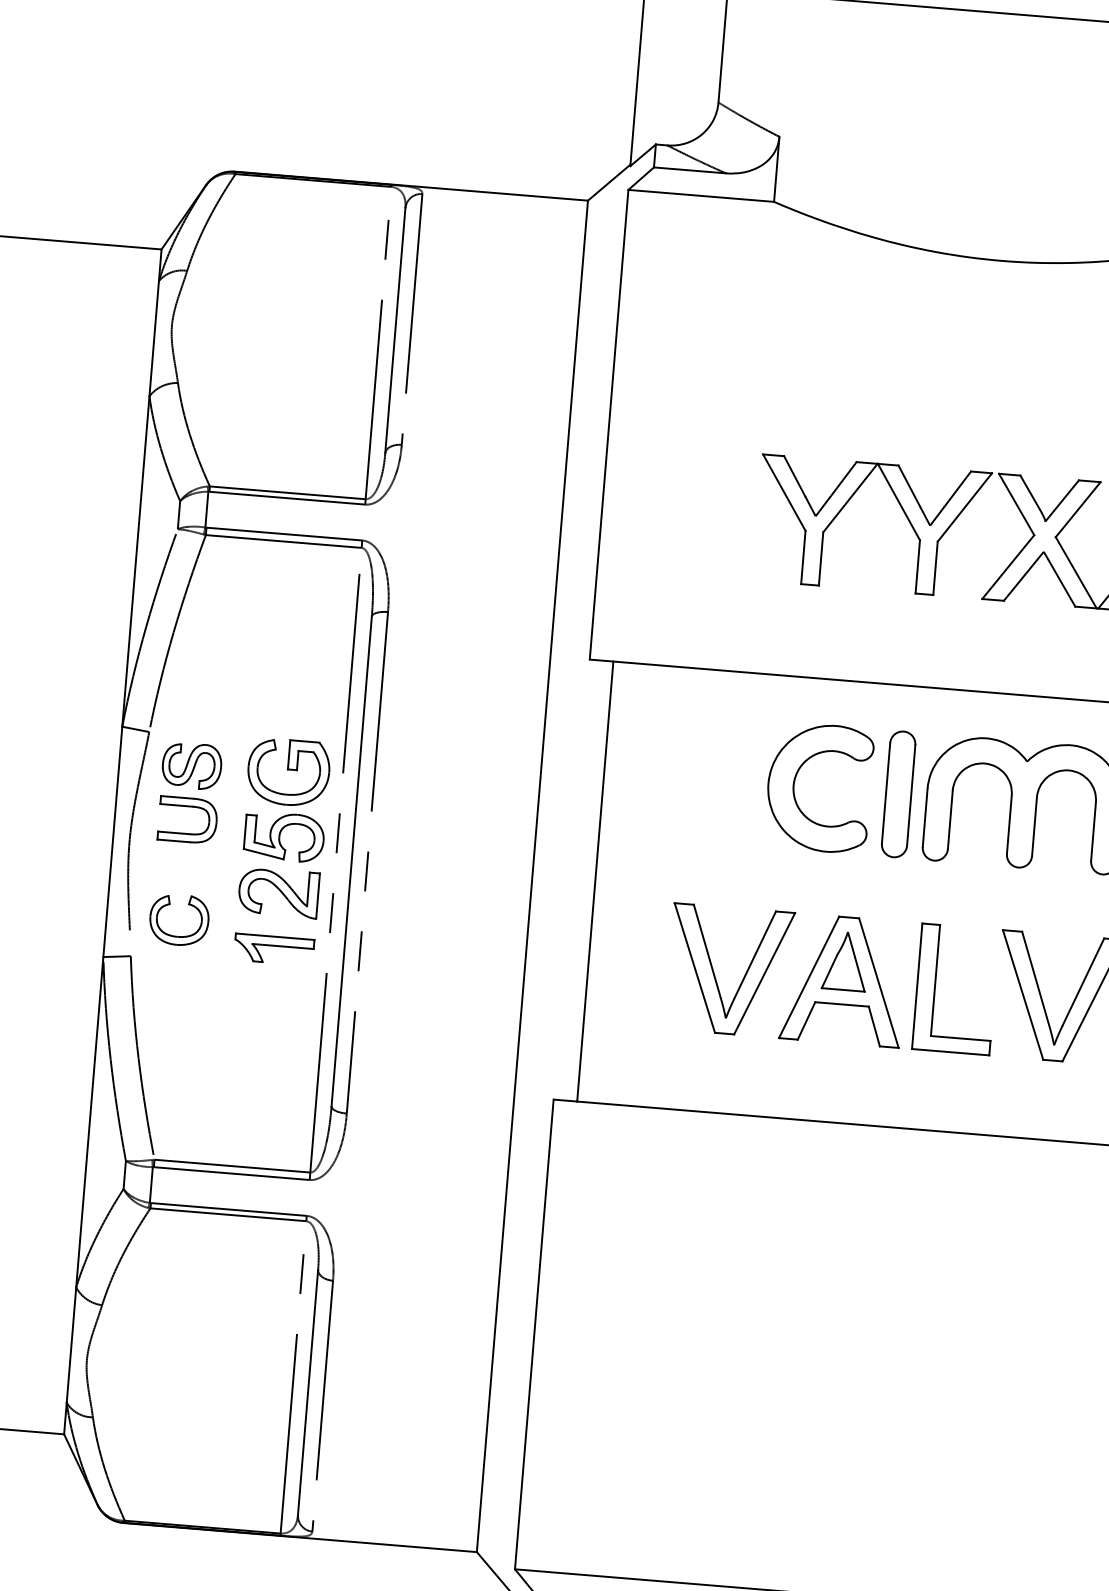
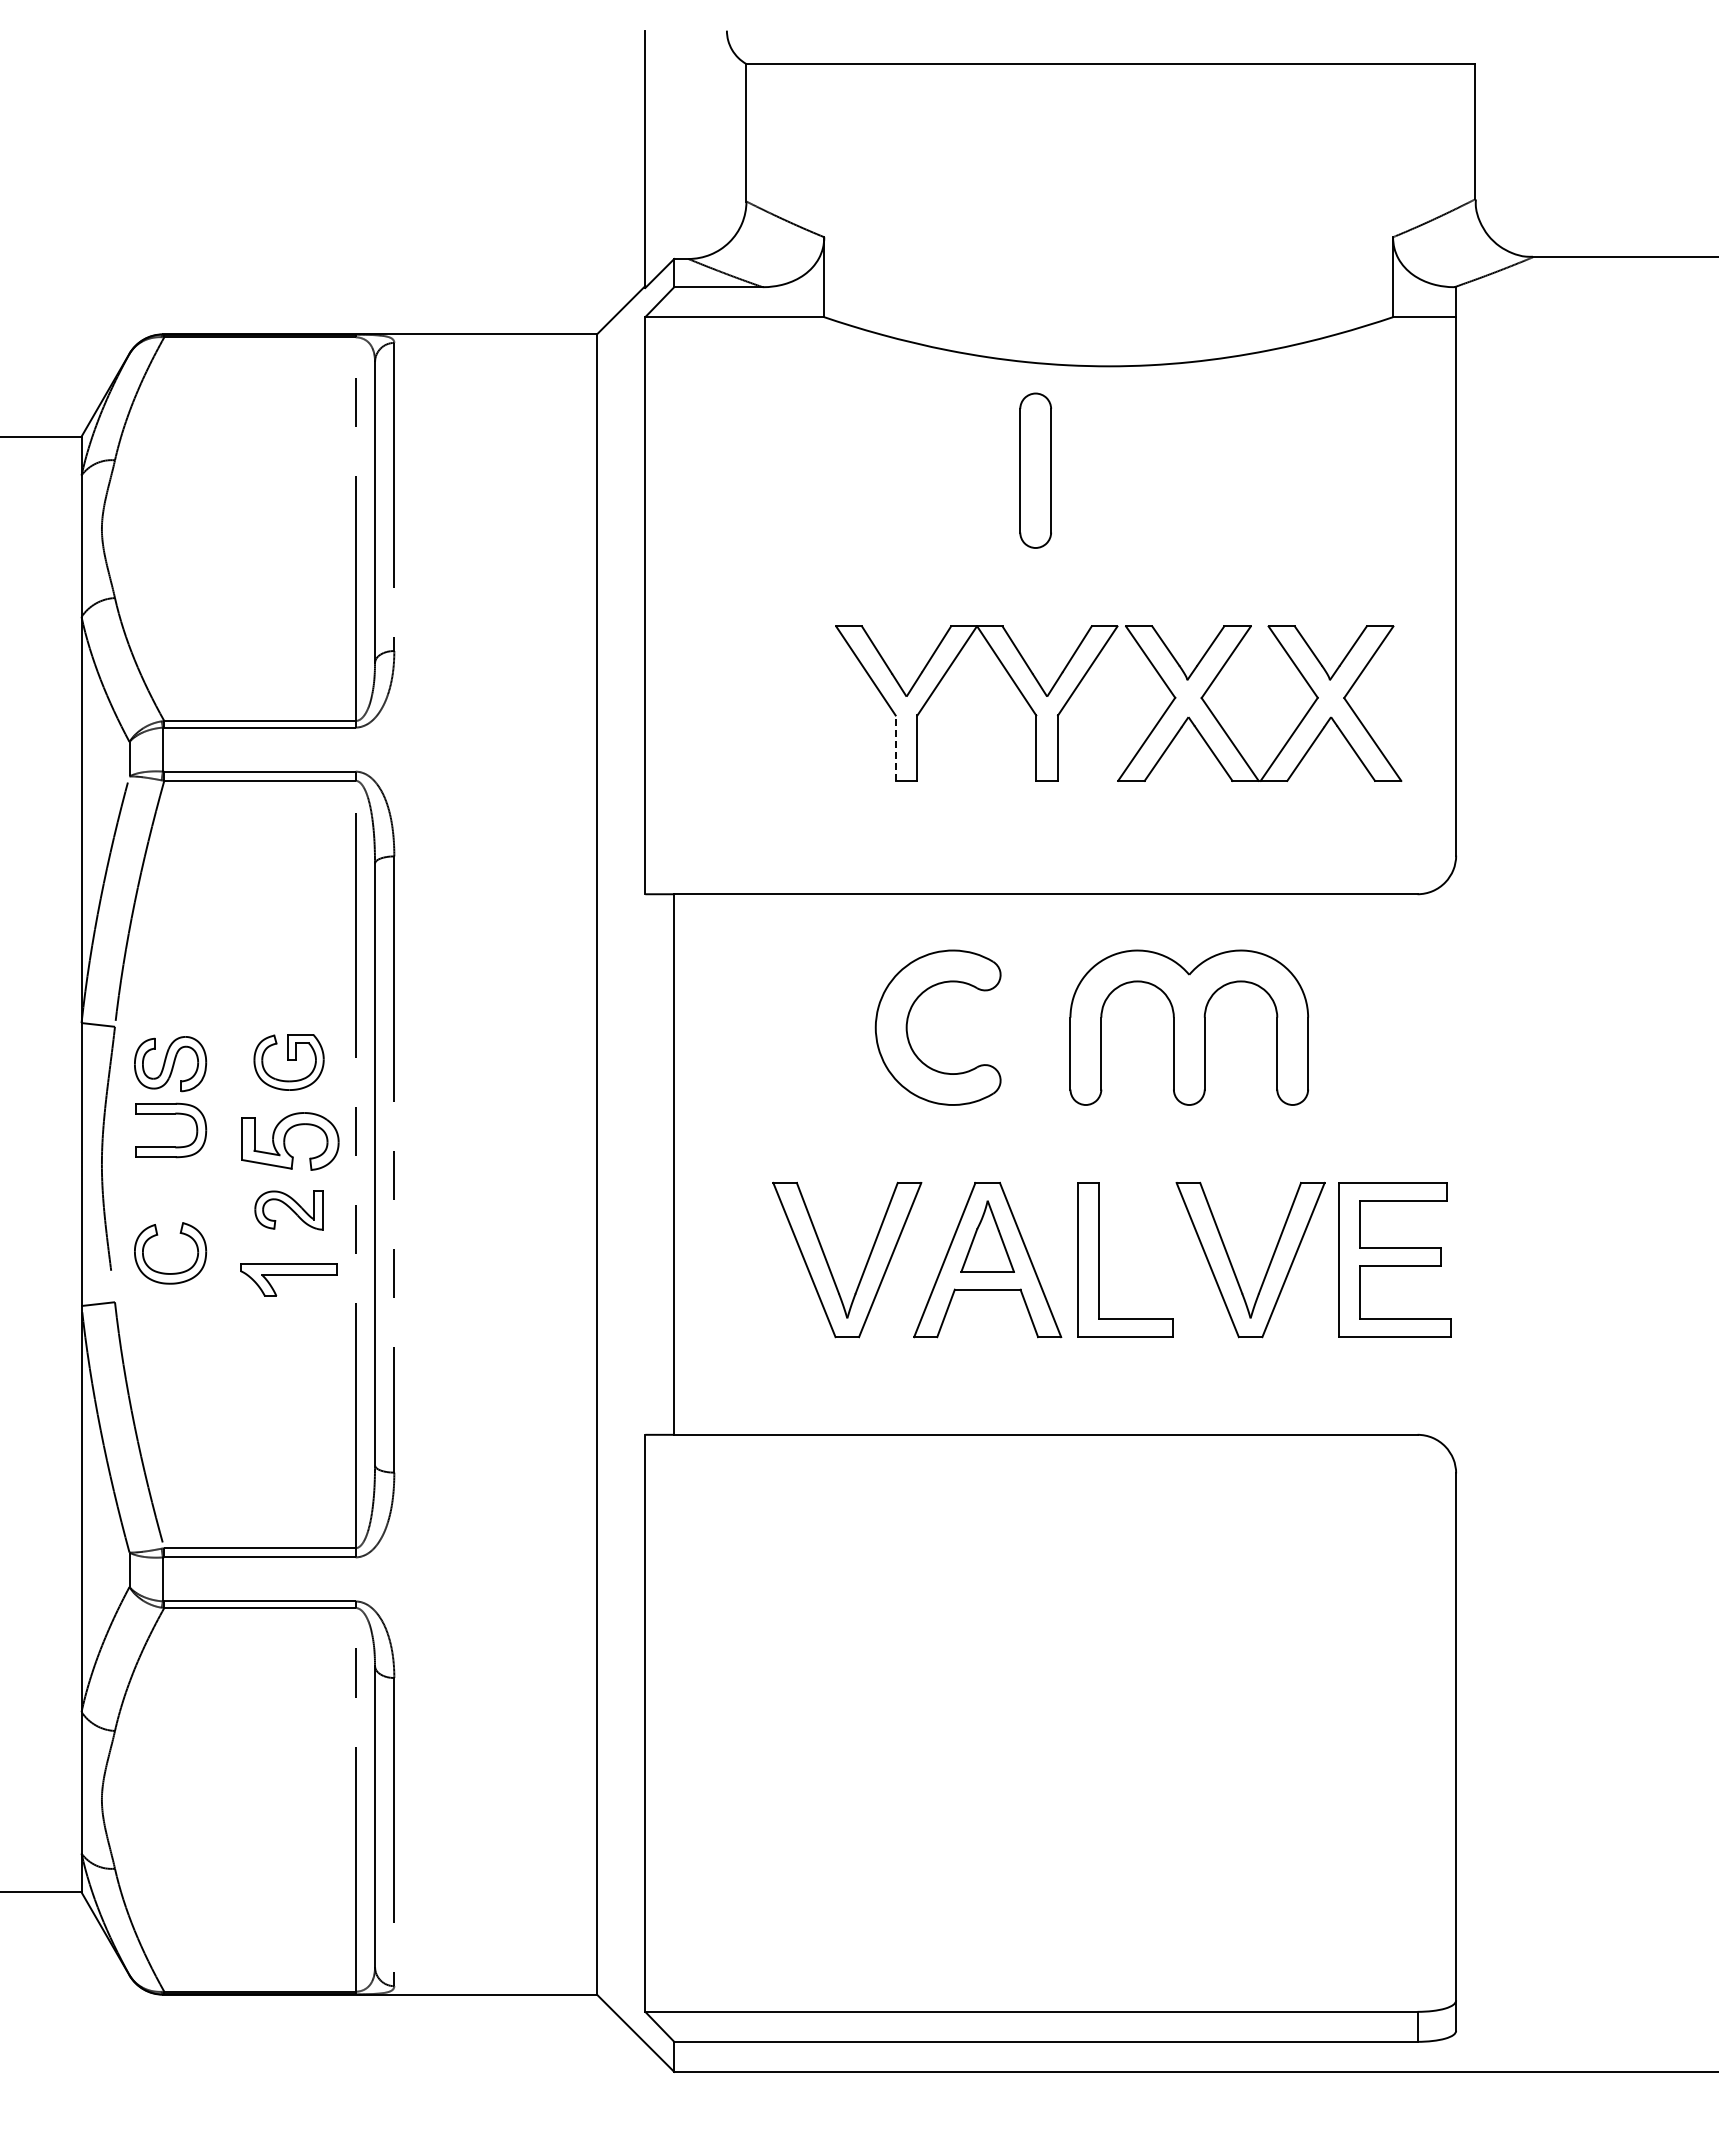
line: (803, 557) -> (895, 748), solid -> dashed
part: (288, 772) -> (288, 1062), size x0.7
part: (898, 794) -> (1035, 470), moved
part: (278, 892) -> (288, 1209), size x0.7

